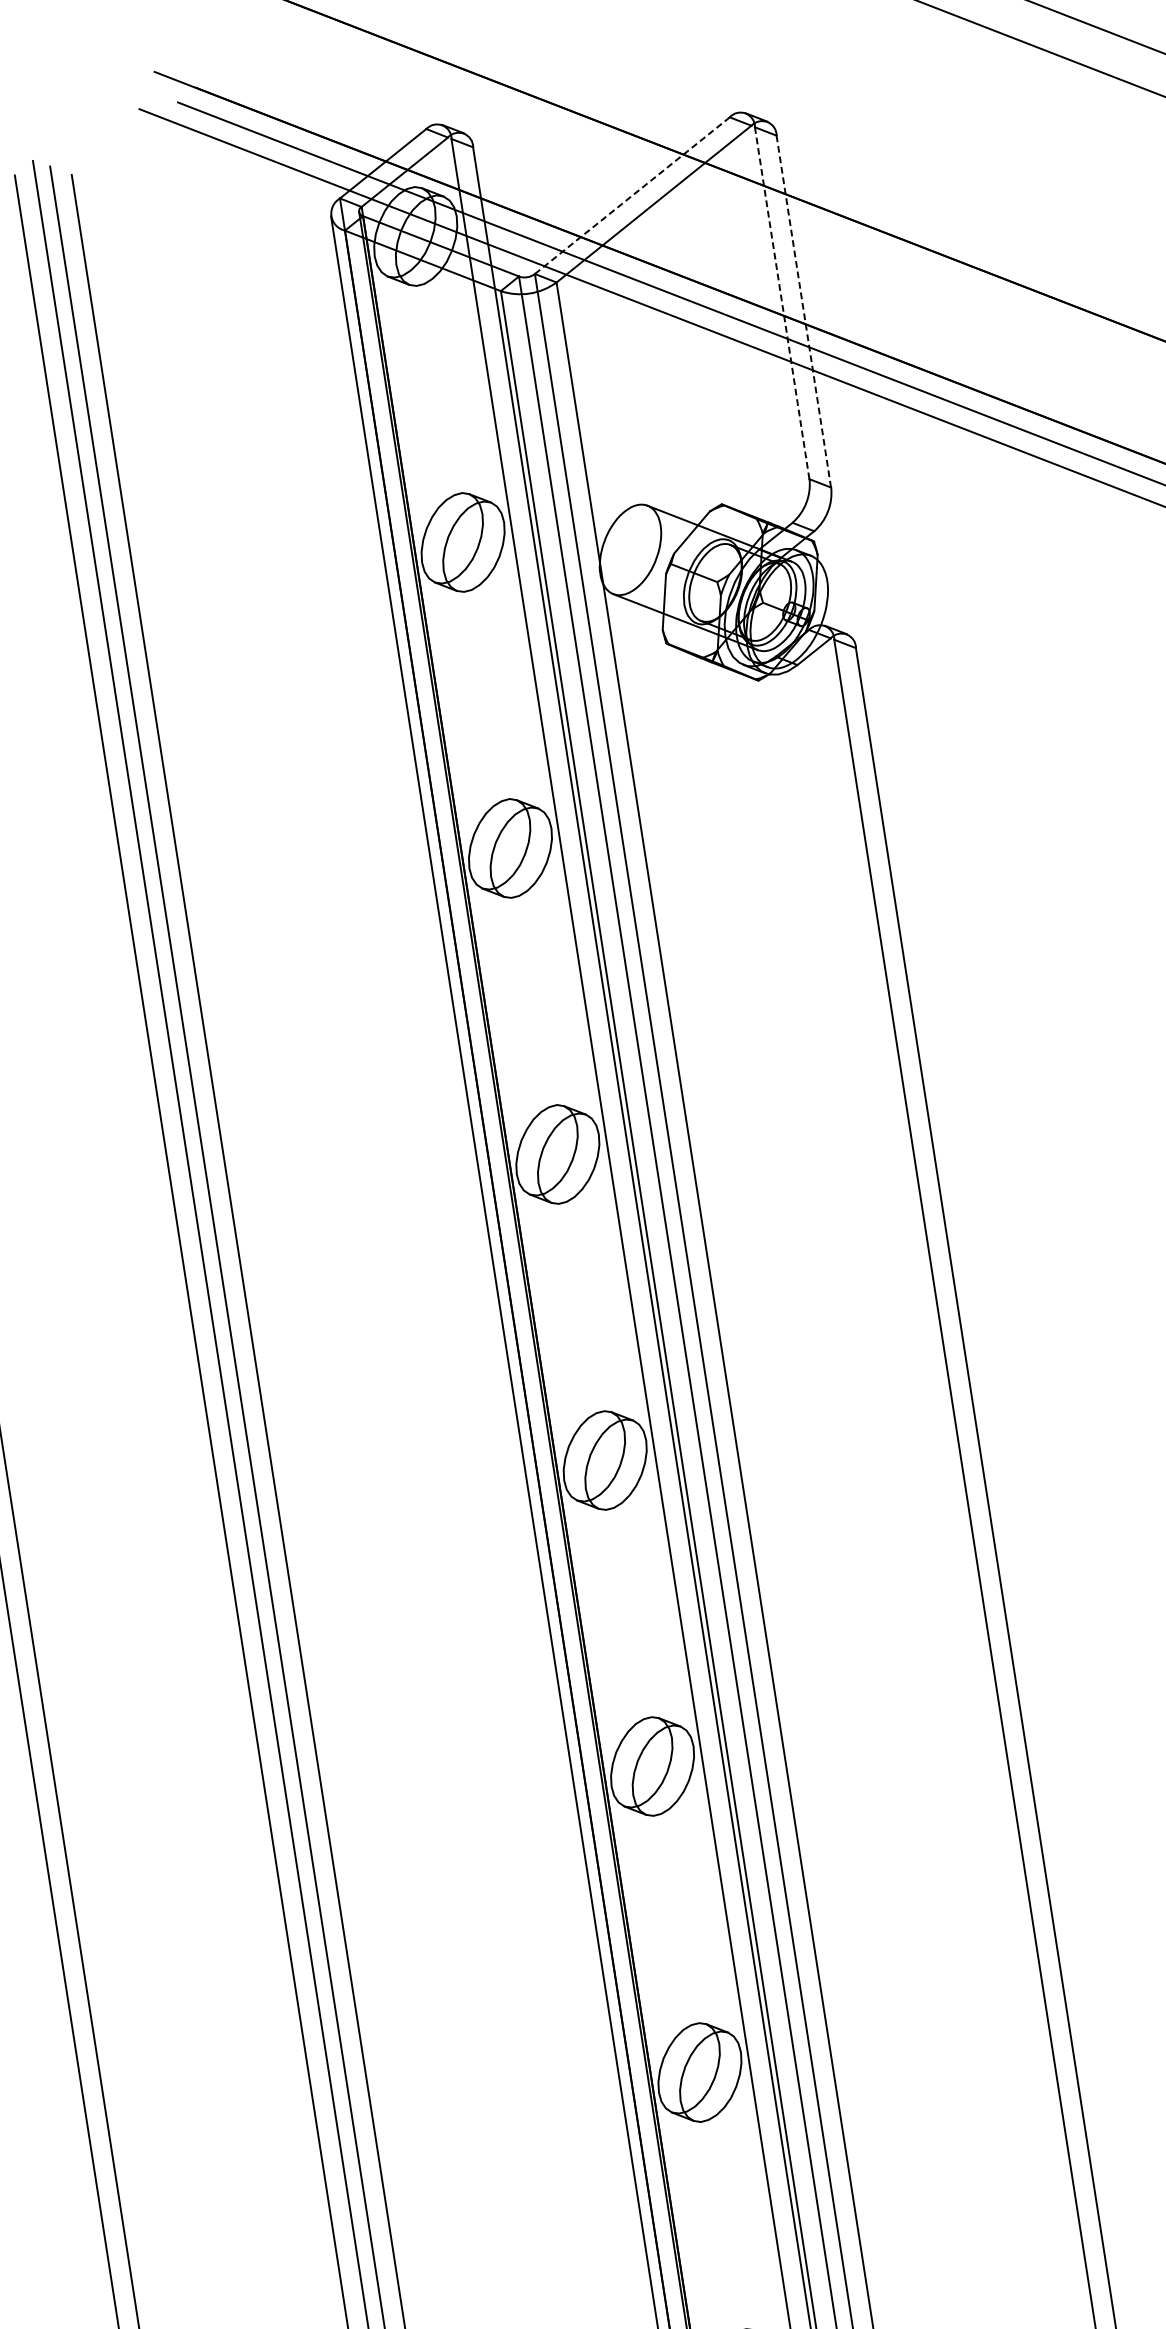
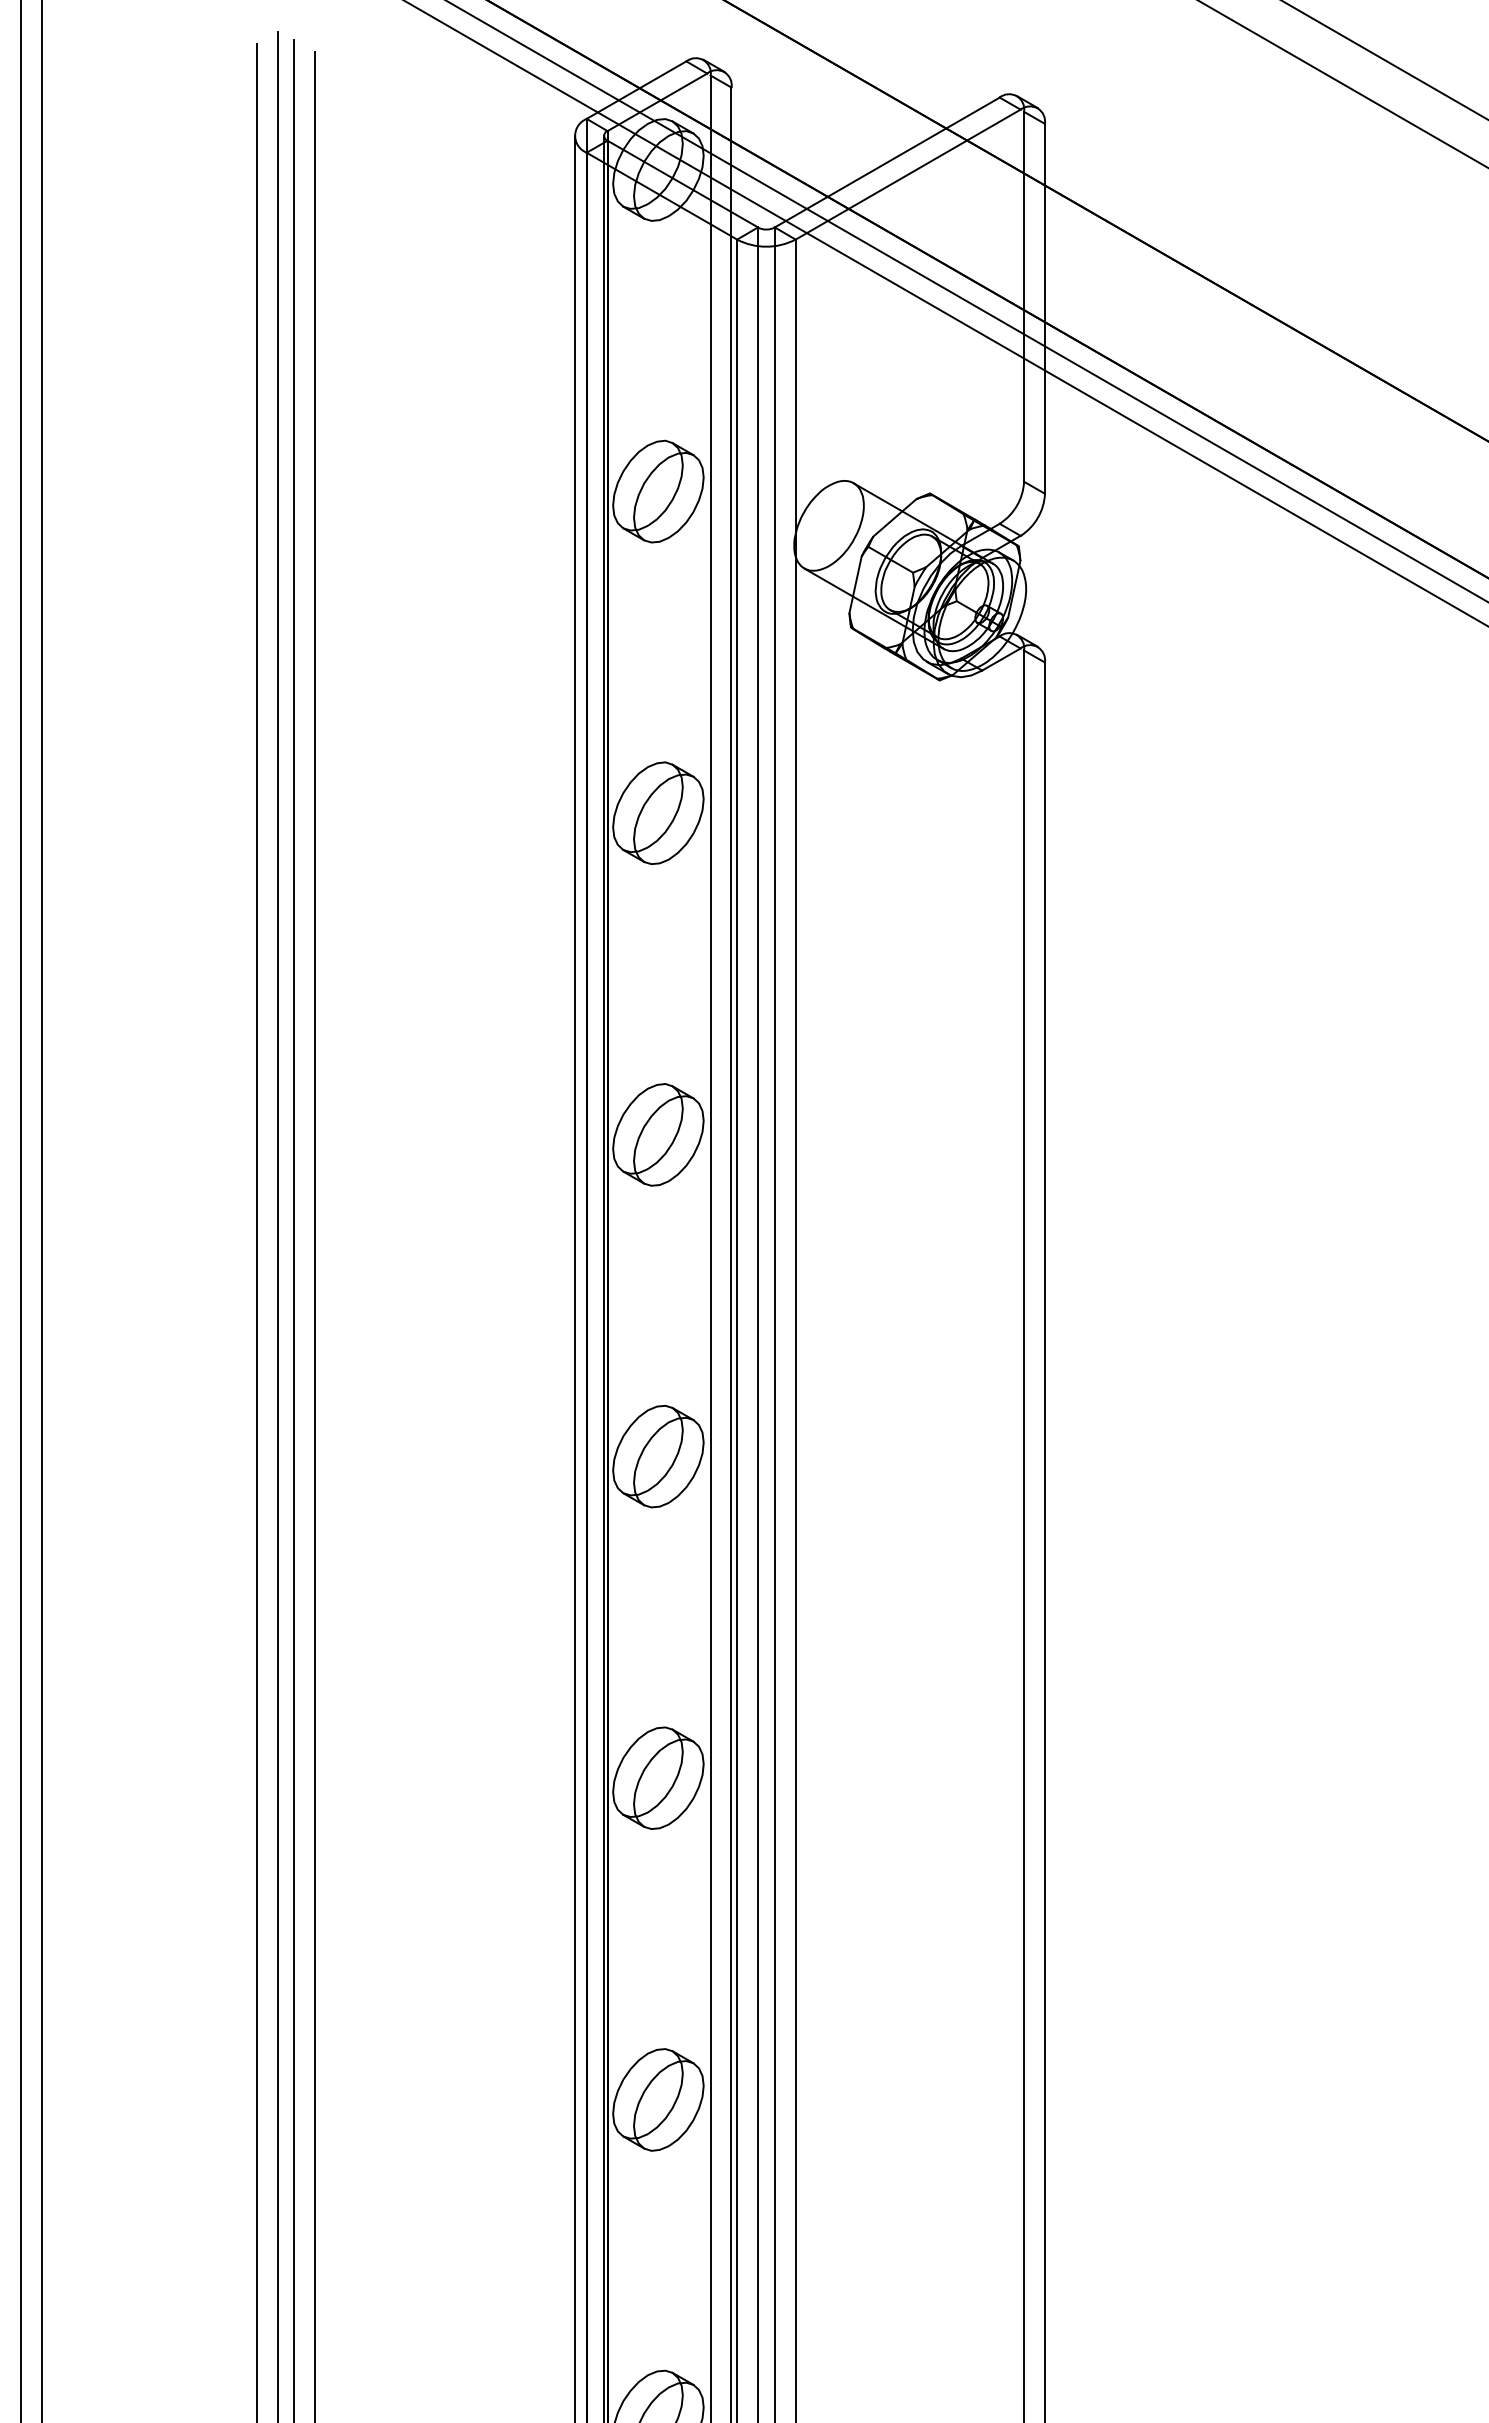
line: (632, 195) -> (887, 162), dashed -> solid
line: (781, 303) -> (1023, 296), dashed -> solid
line: (803, 311) -> (1044, 308), dashed -> solid

